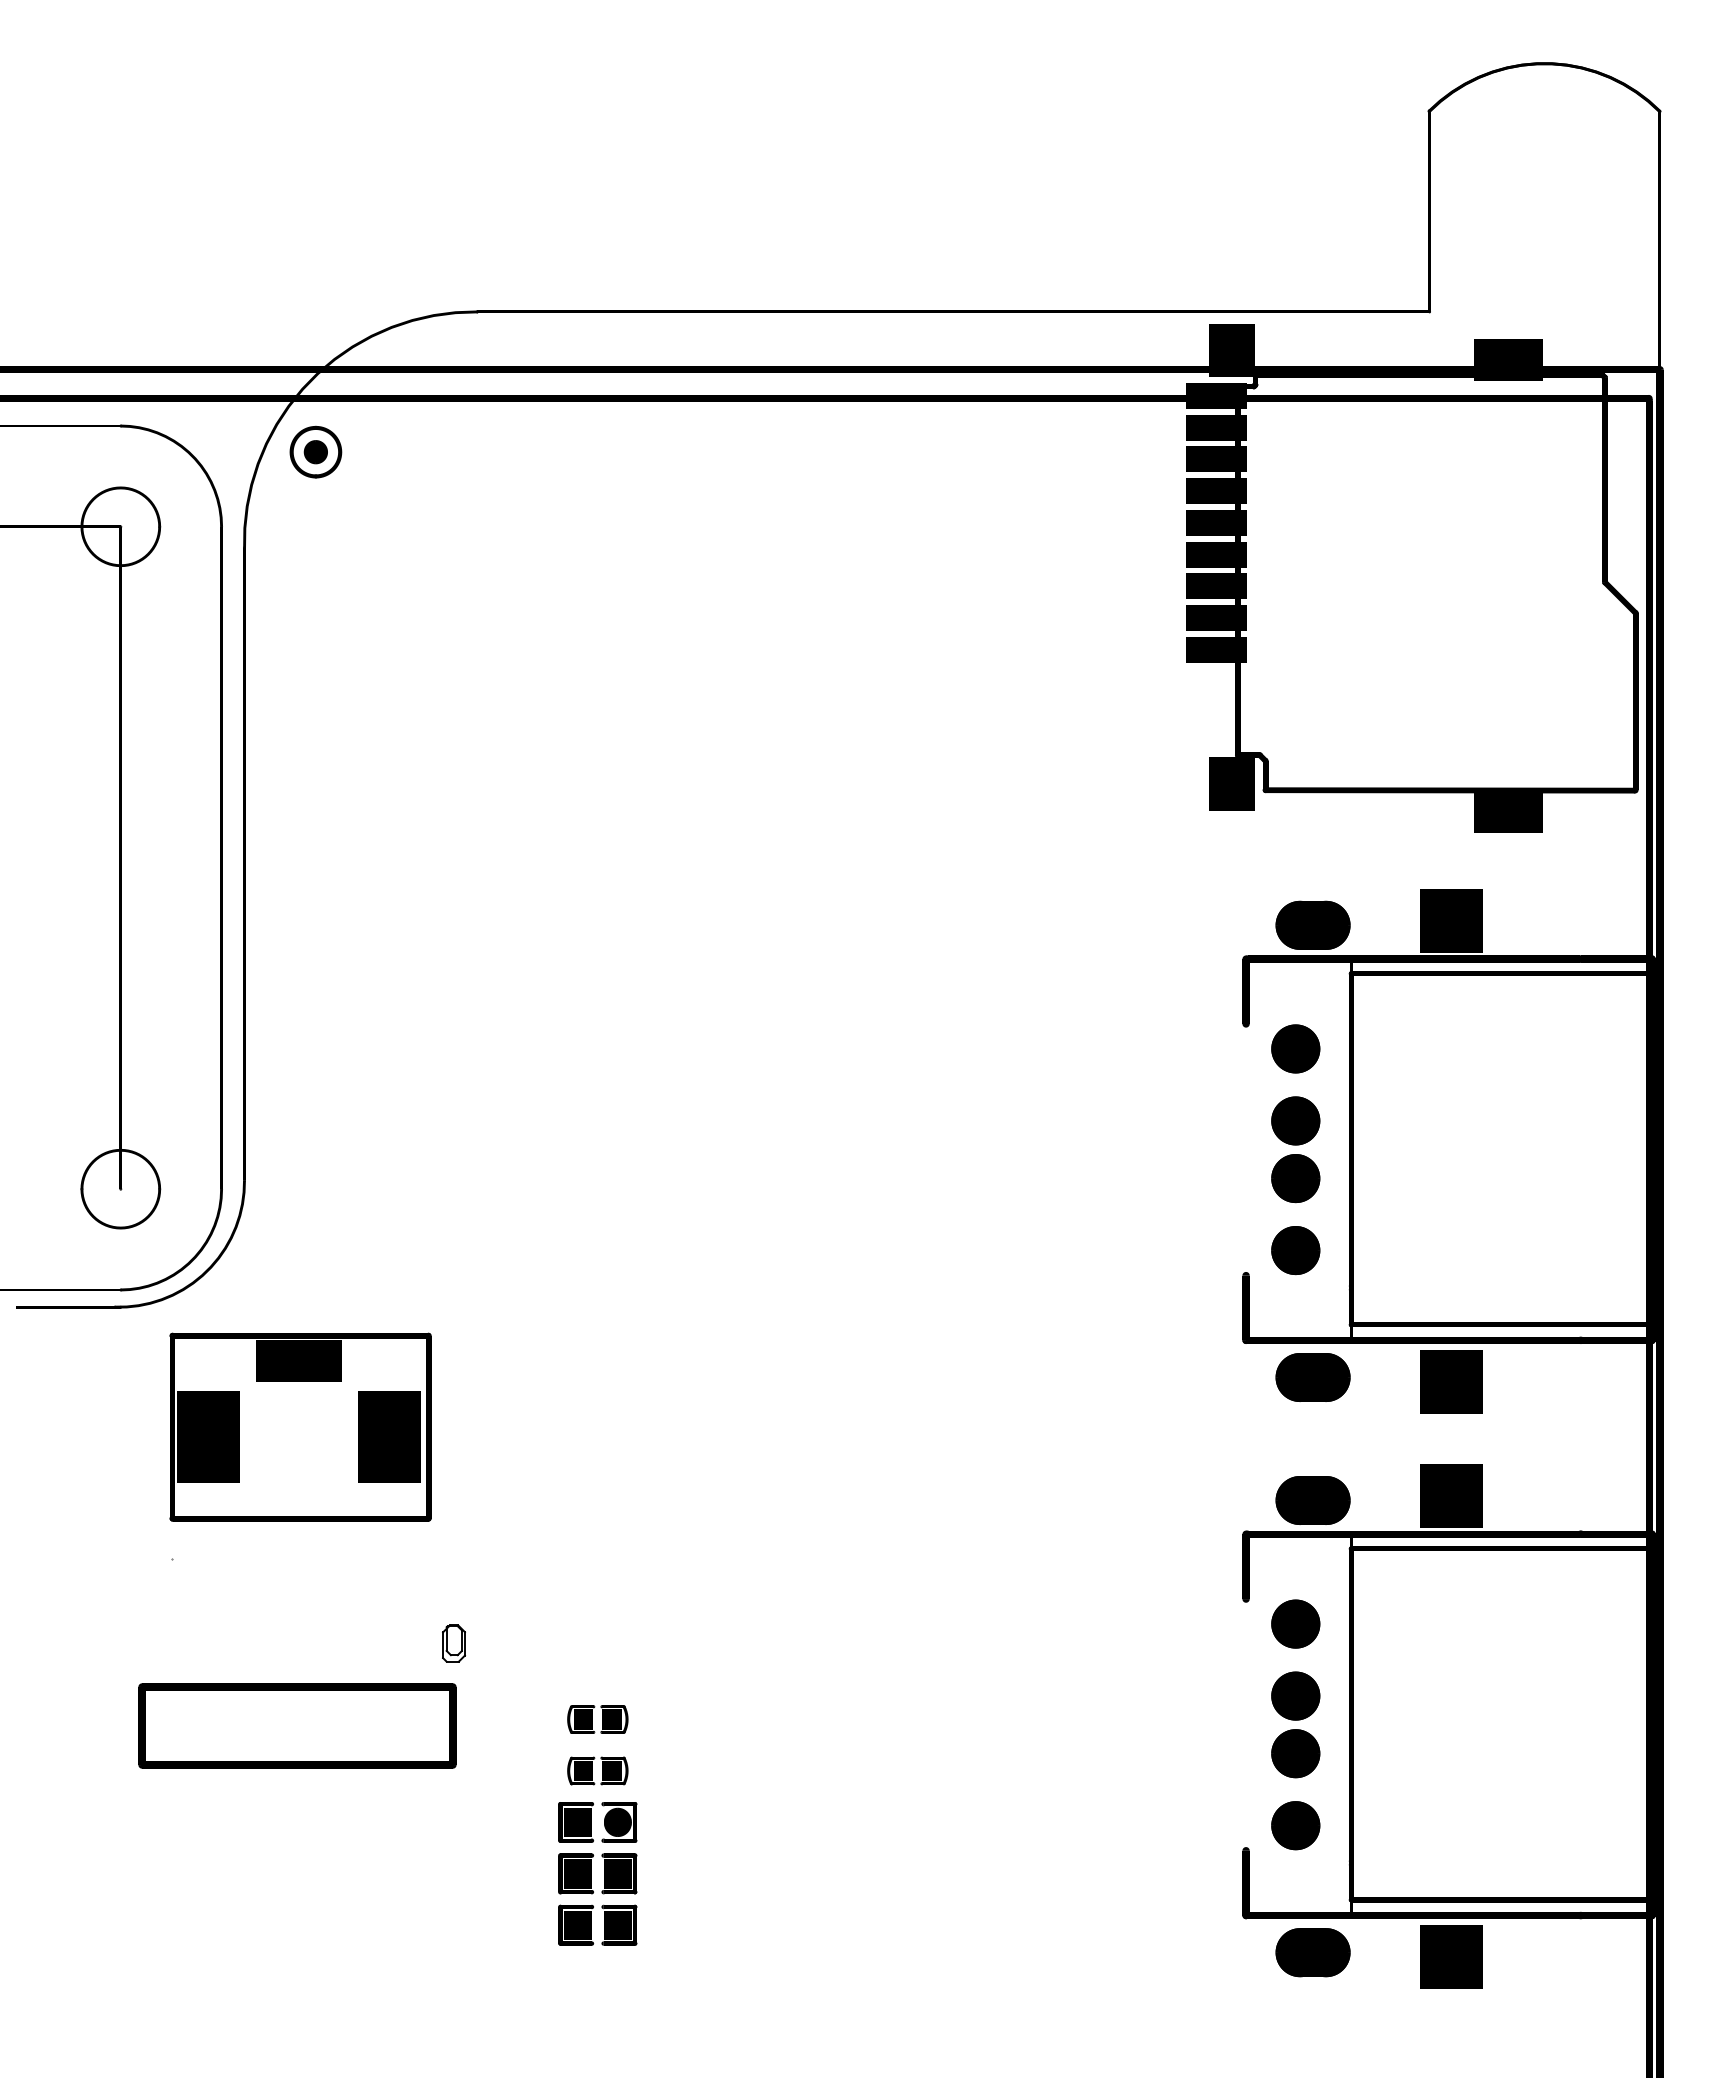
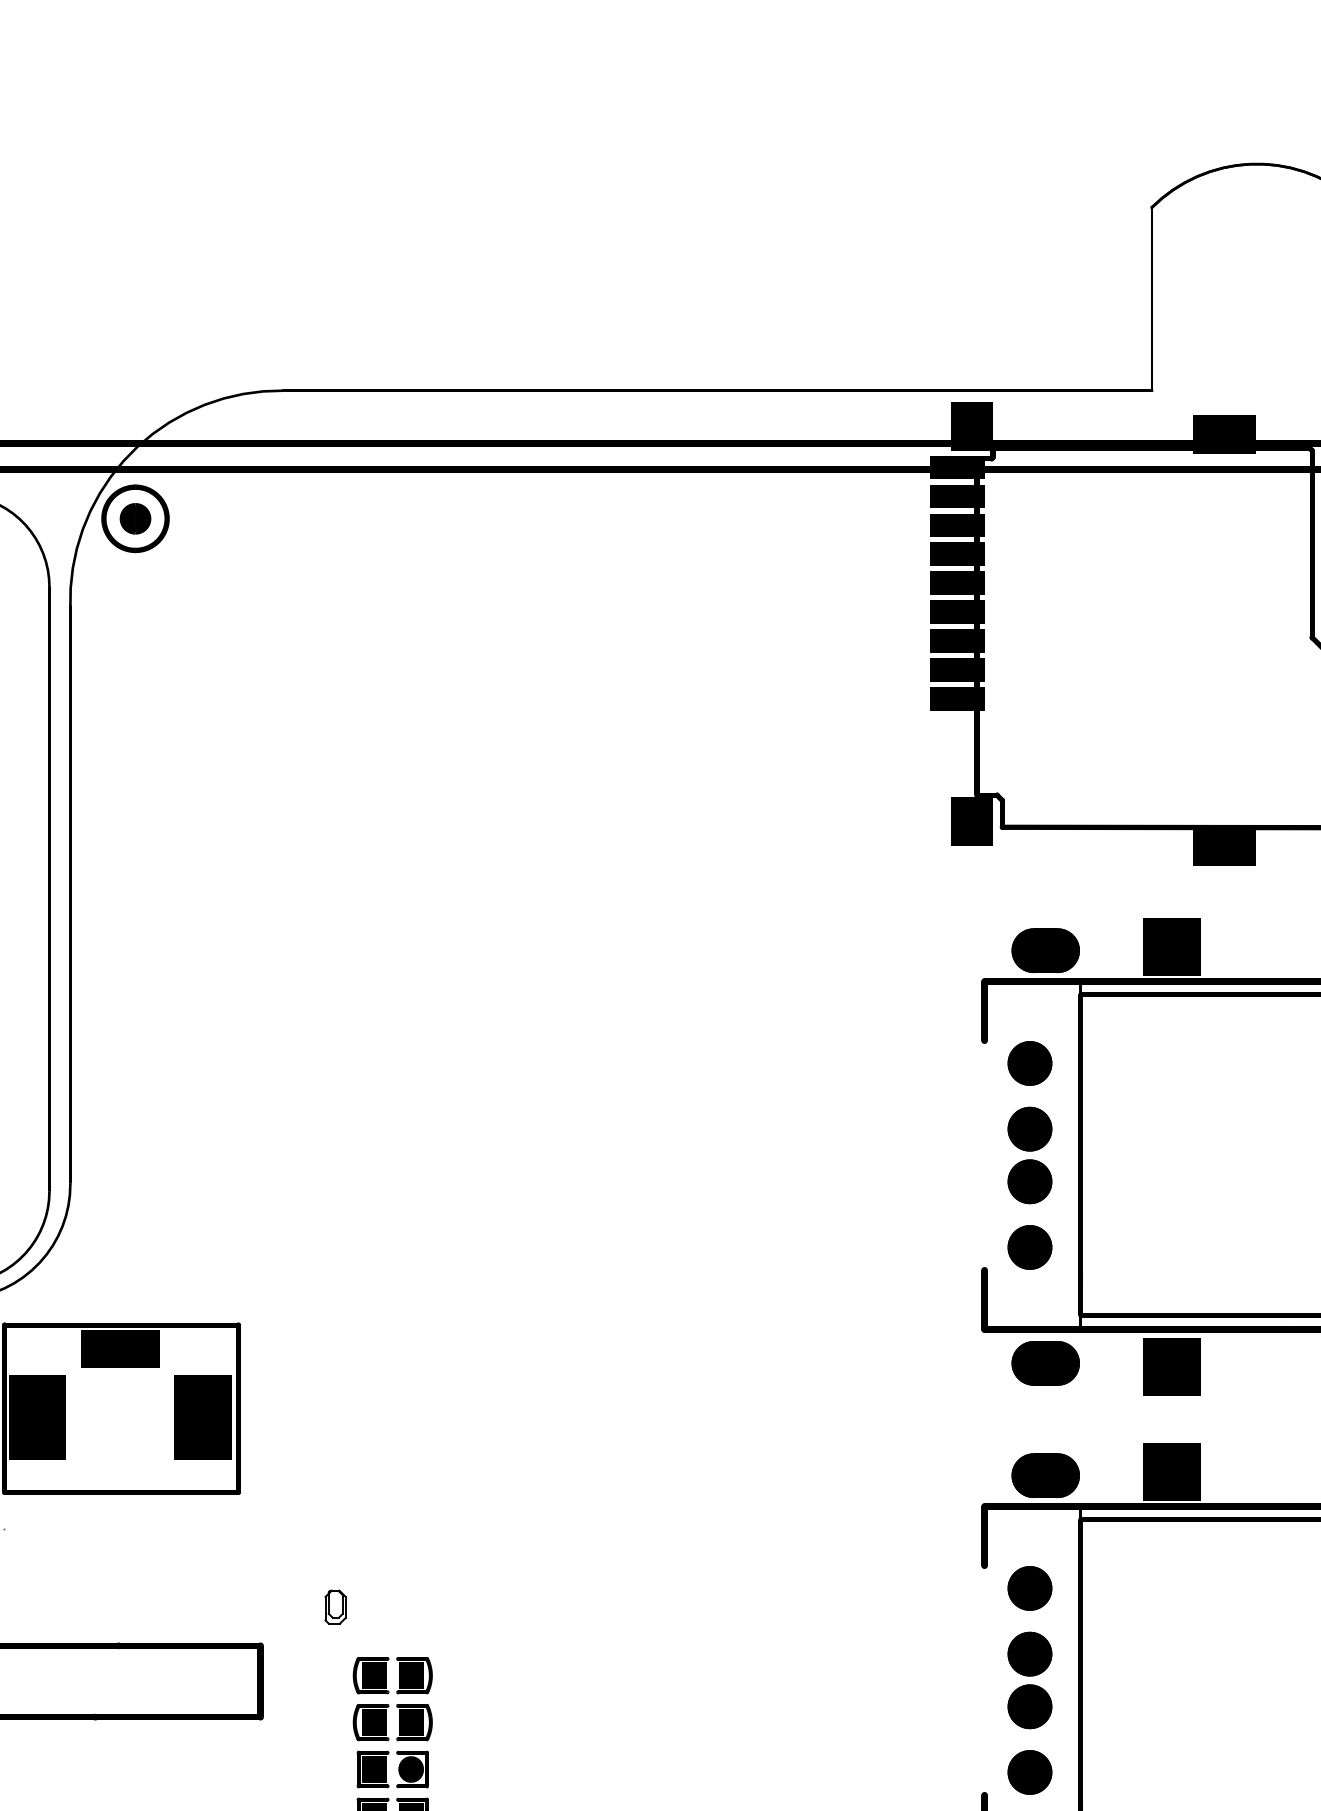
part: (315, 451) -> (135, 518), size x1.43
part: (453, 1643) -> (335, 1607), moved
part: (597, 1719) -> (392, 1675), size x1.43
part: (597, 1770) -> (392, 1722), size x1.43

